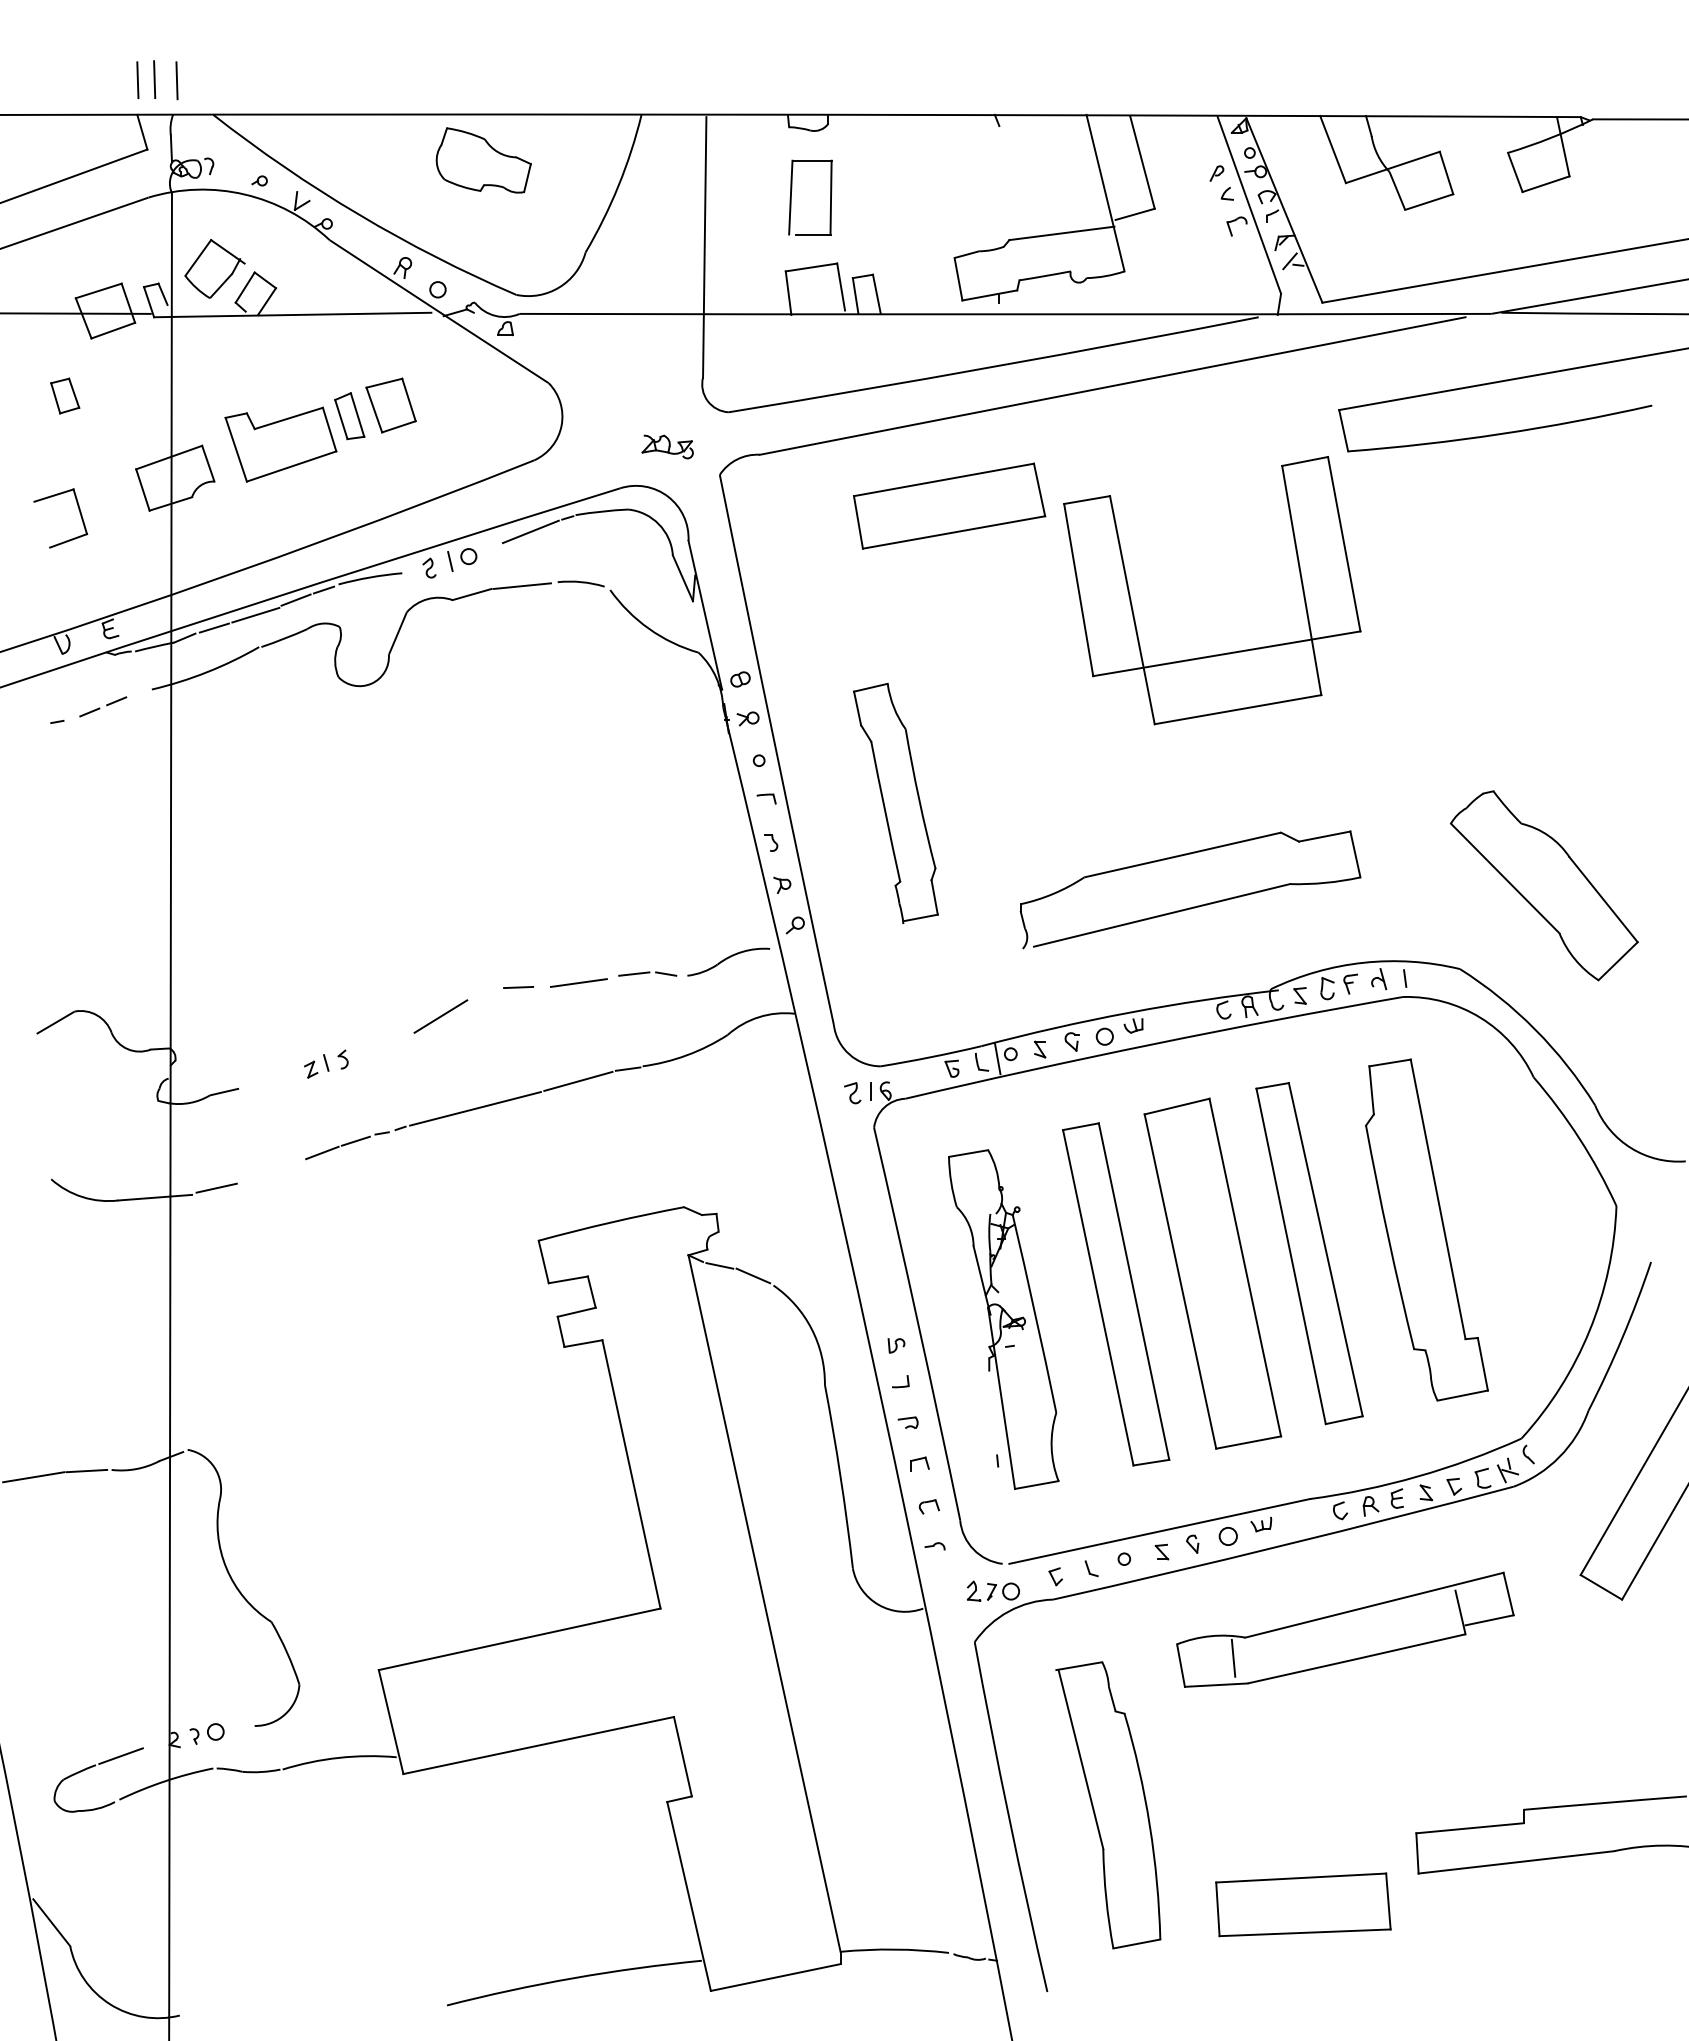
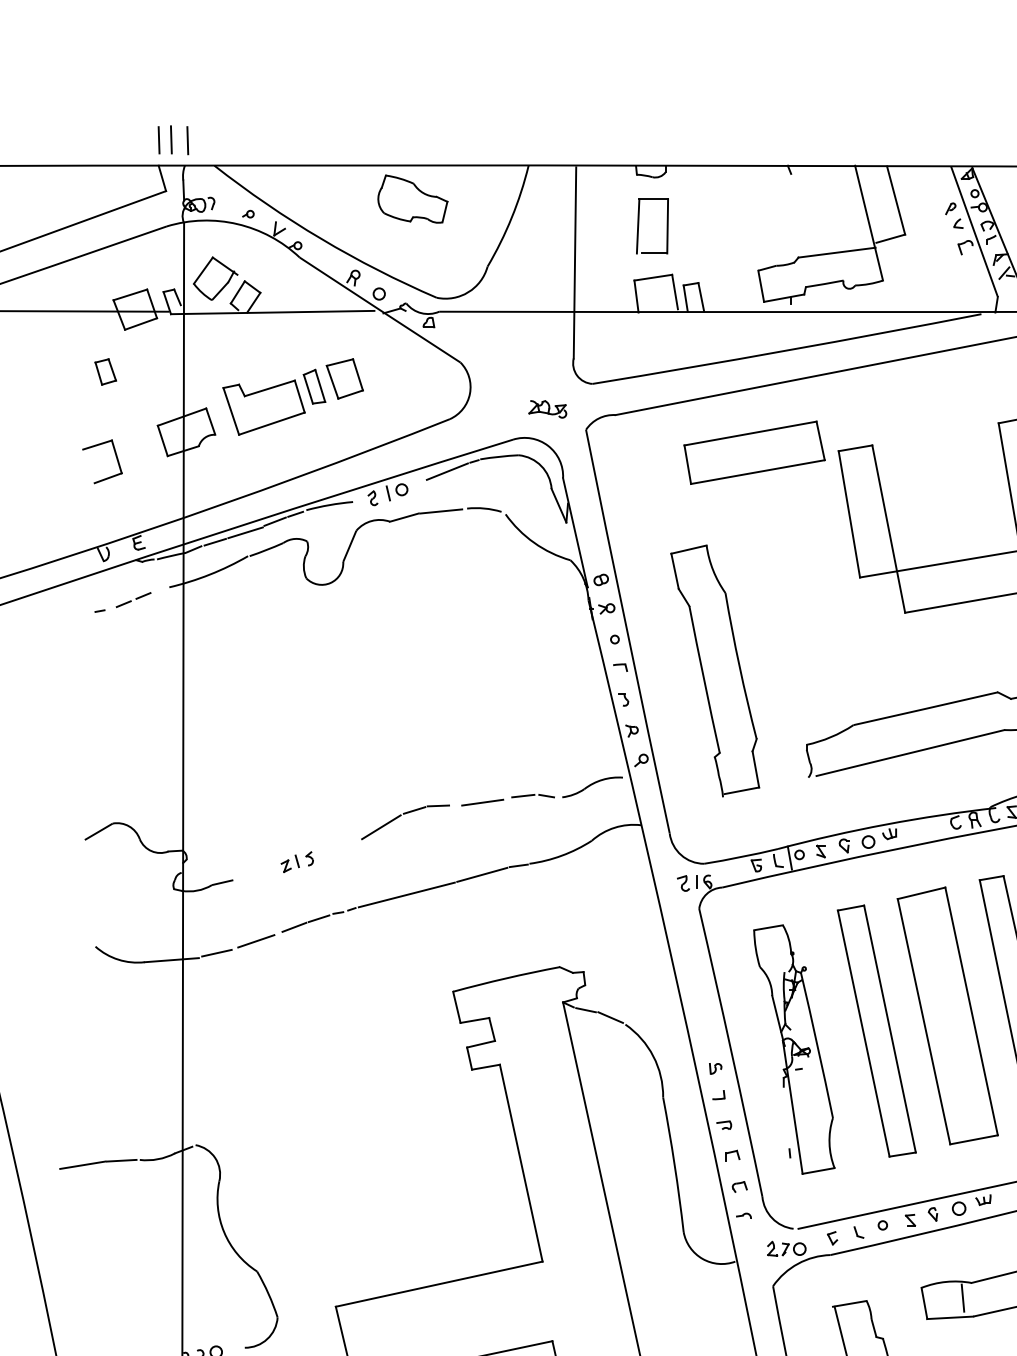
part: (895, 803) -> (714, 670), size x1.43
line: (485, 993) -> (414, 810), added
line: (269, 1171) -> (255, 940), added

